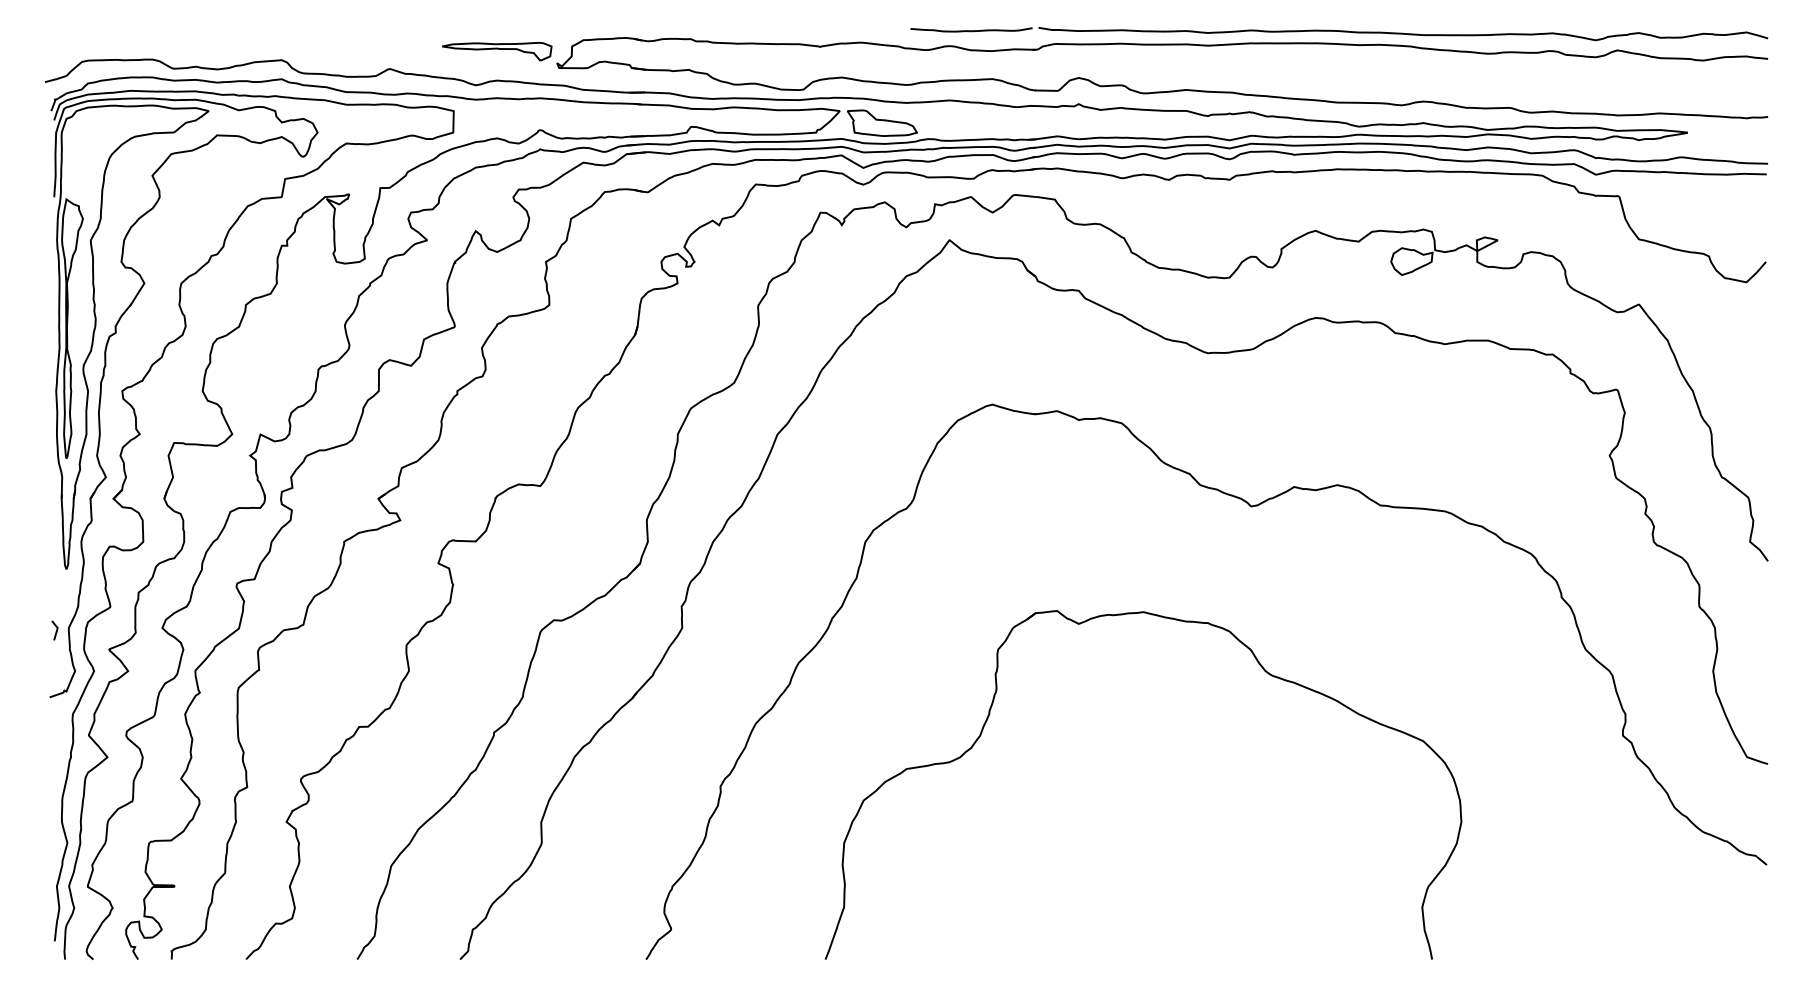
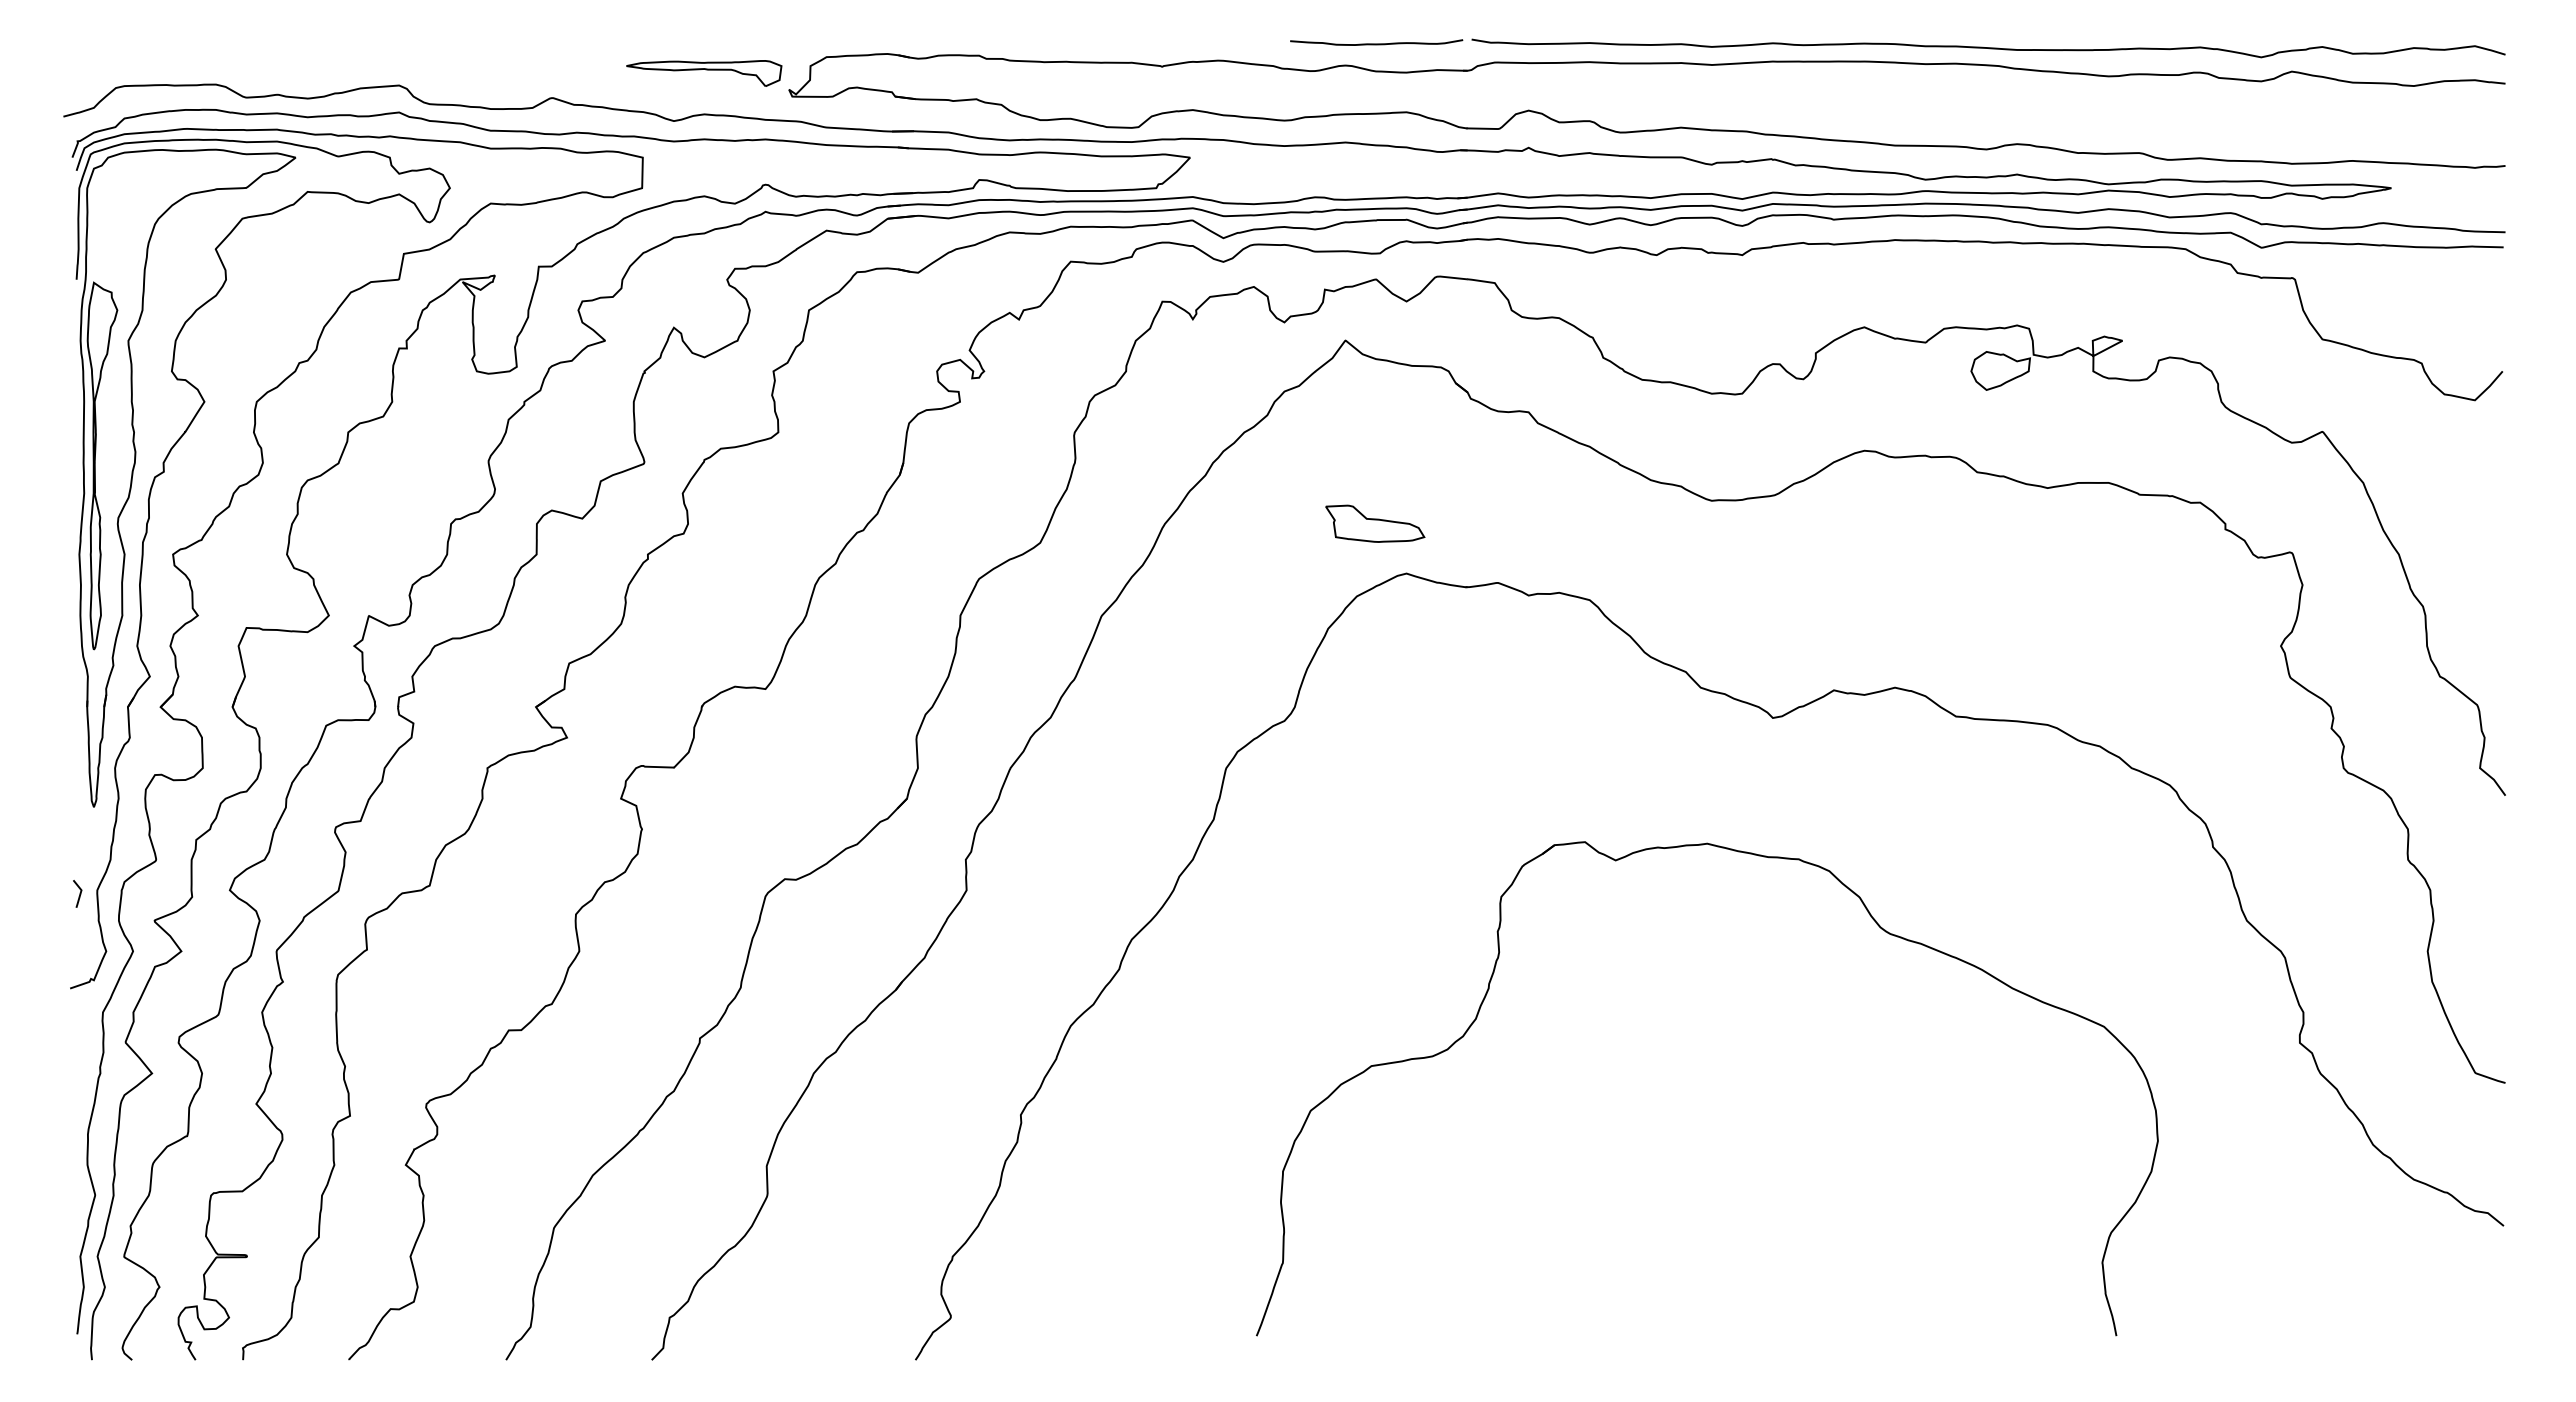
part: (882, 123) -> (1375, 523), moved
part: (1262, 669) -> (1876, 924), moved

